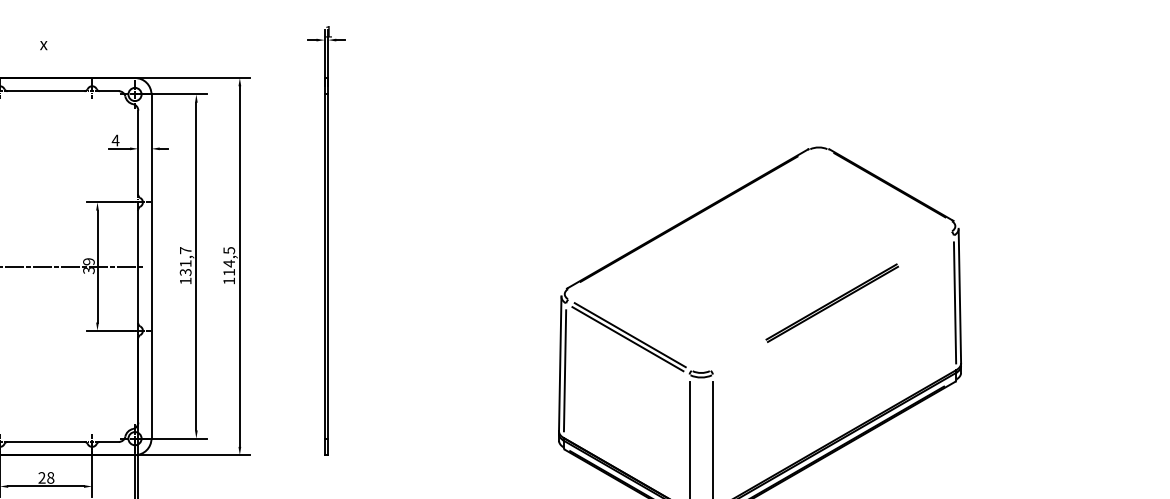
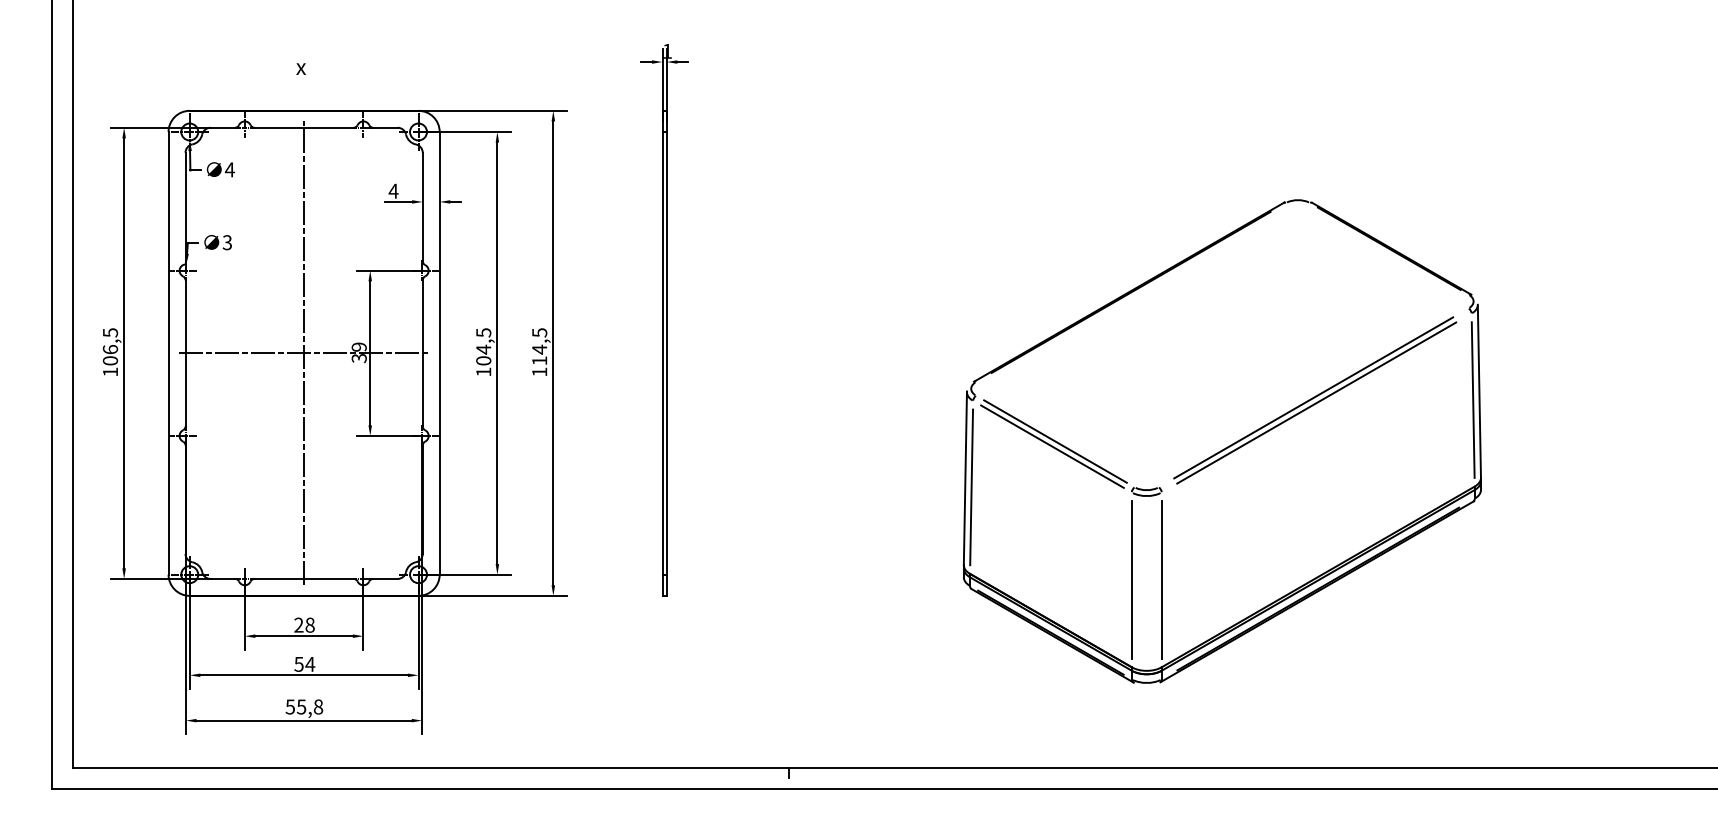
text: (185, 261) -> (483, 346), 131,7 -> 104,5
line: (46, 266) -> (304, 353), added
part: (832, 303) -> (1315, 400), size x1.67

